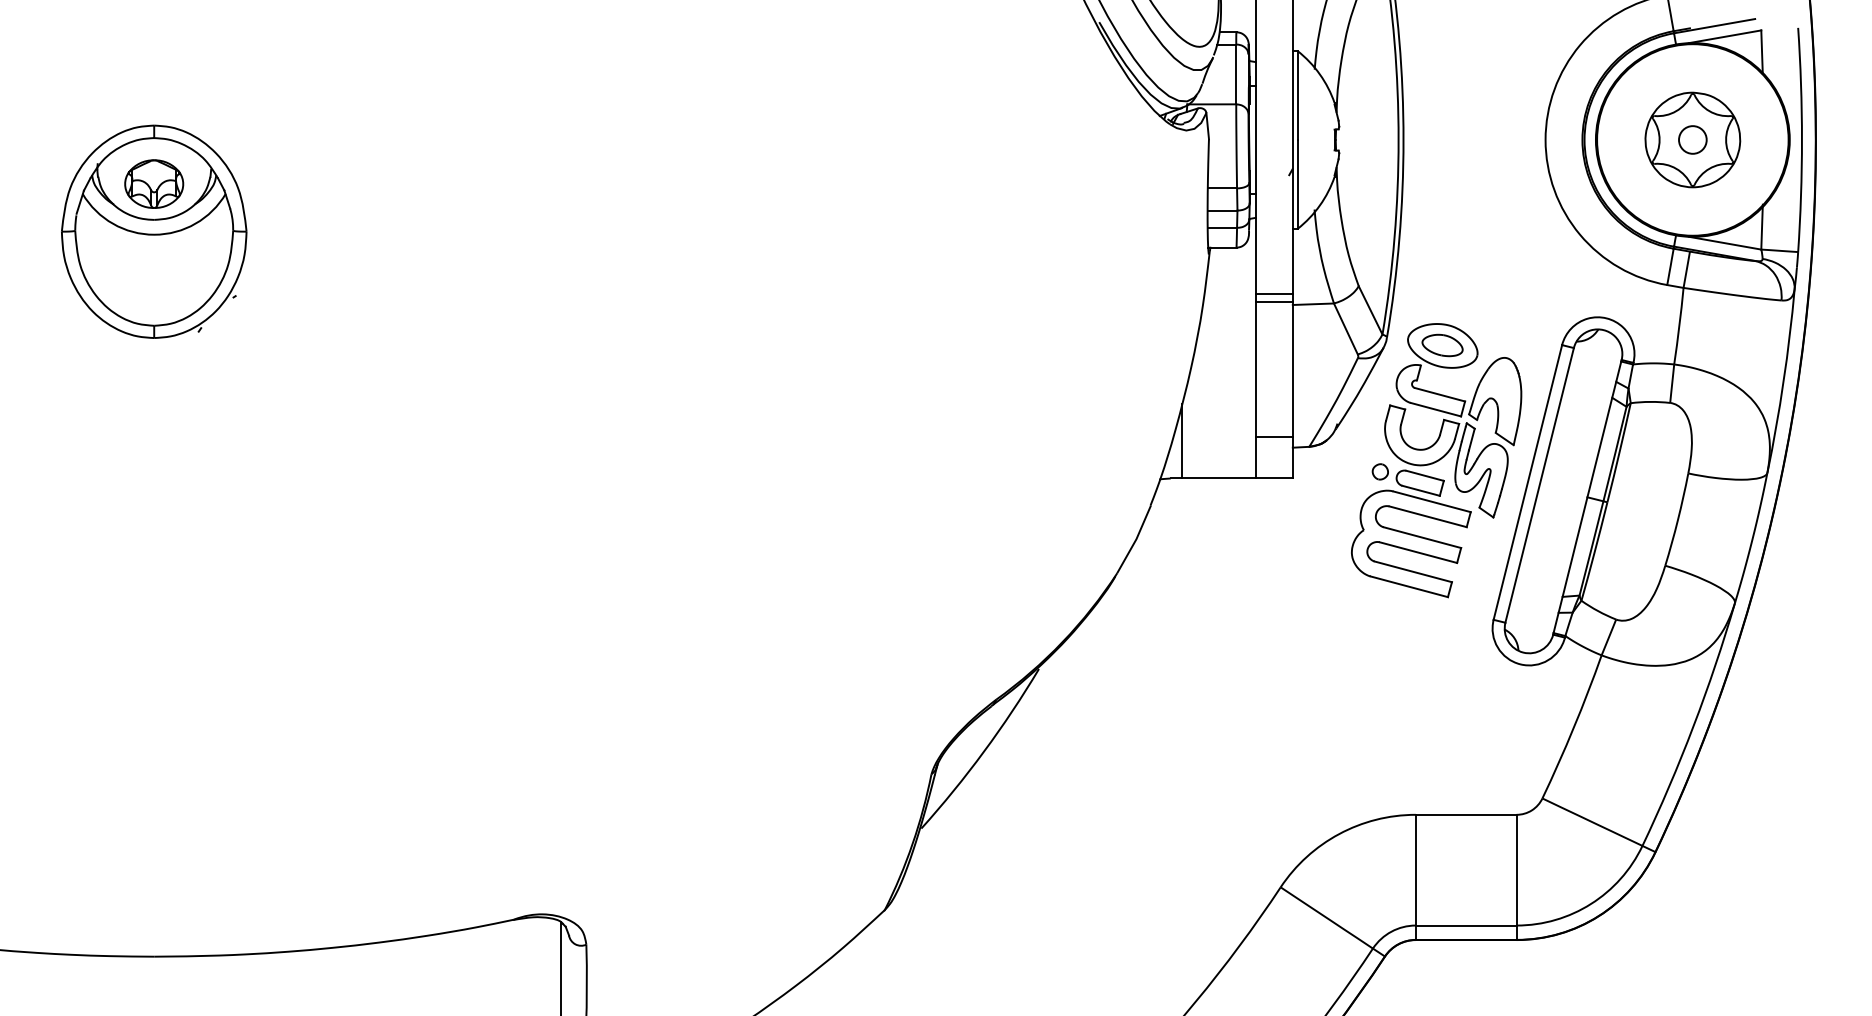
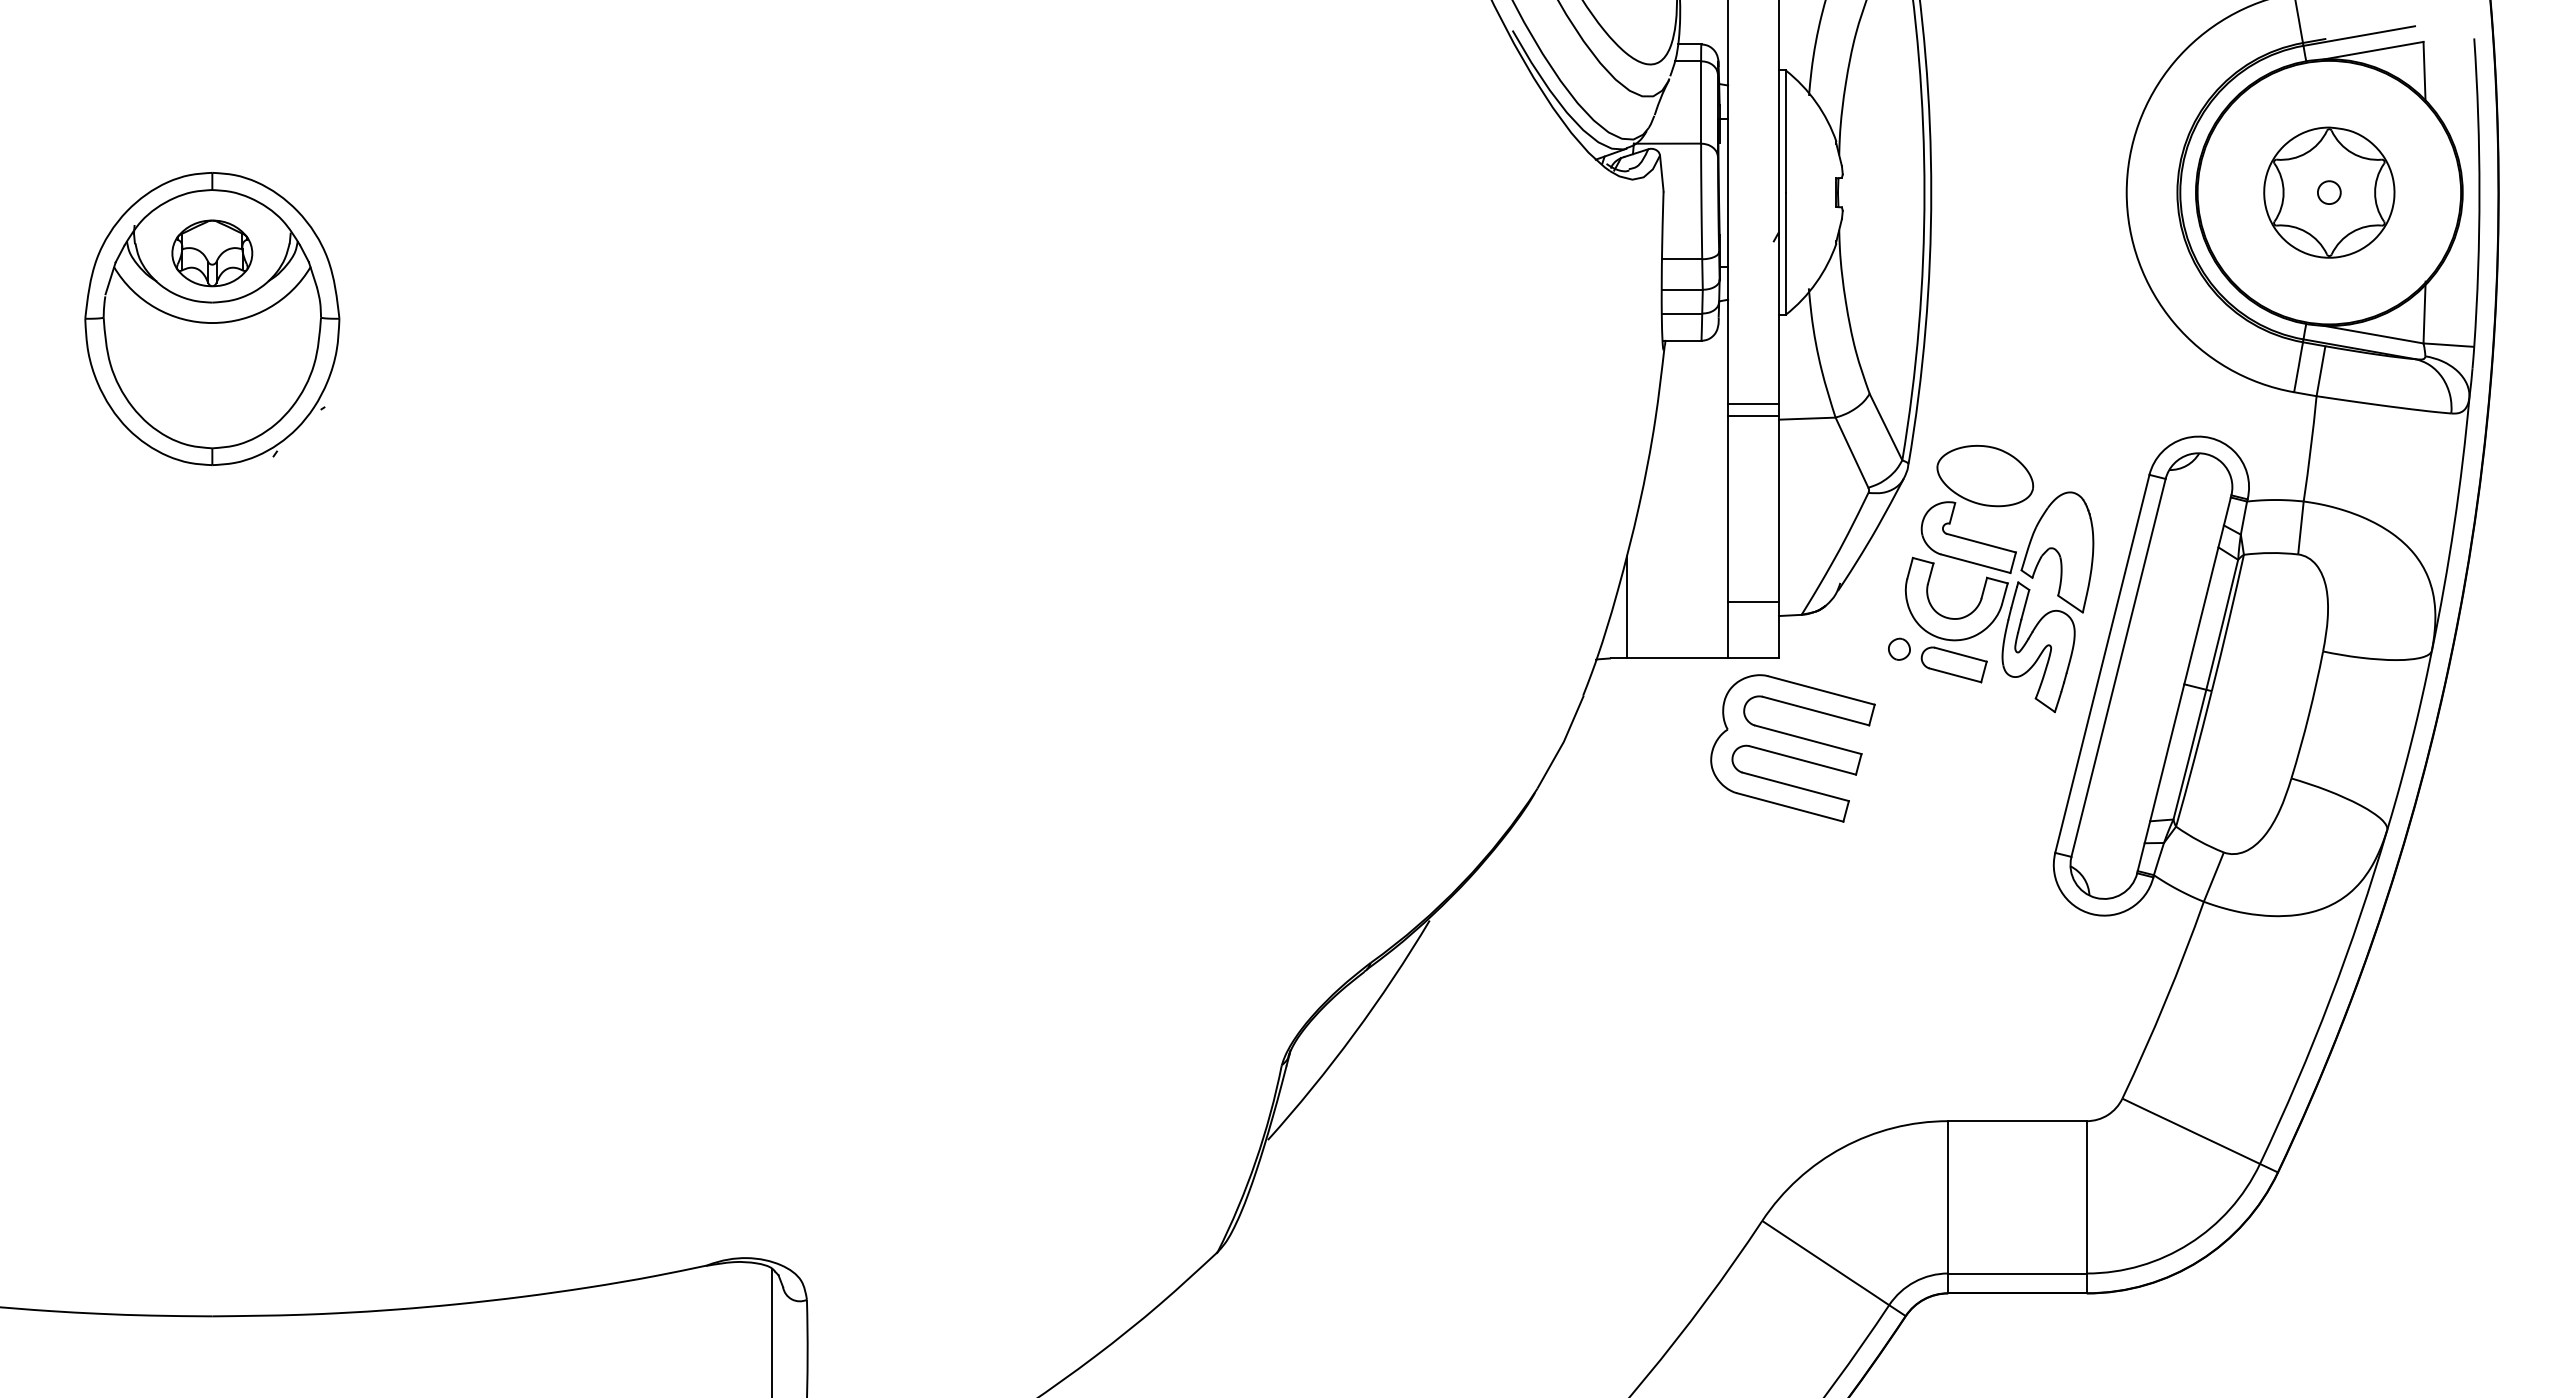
circle: (1692, 139) -> (2329, 192), size x0.6
part: (1442, 345) -> (1984, 475), removed
part: (1410, 543) -> (1792, 748), moved

